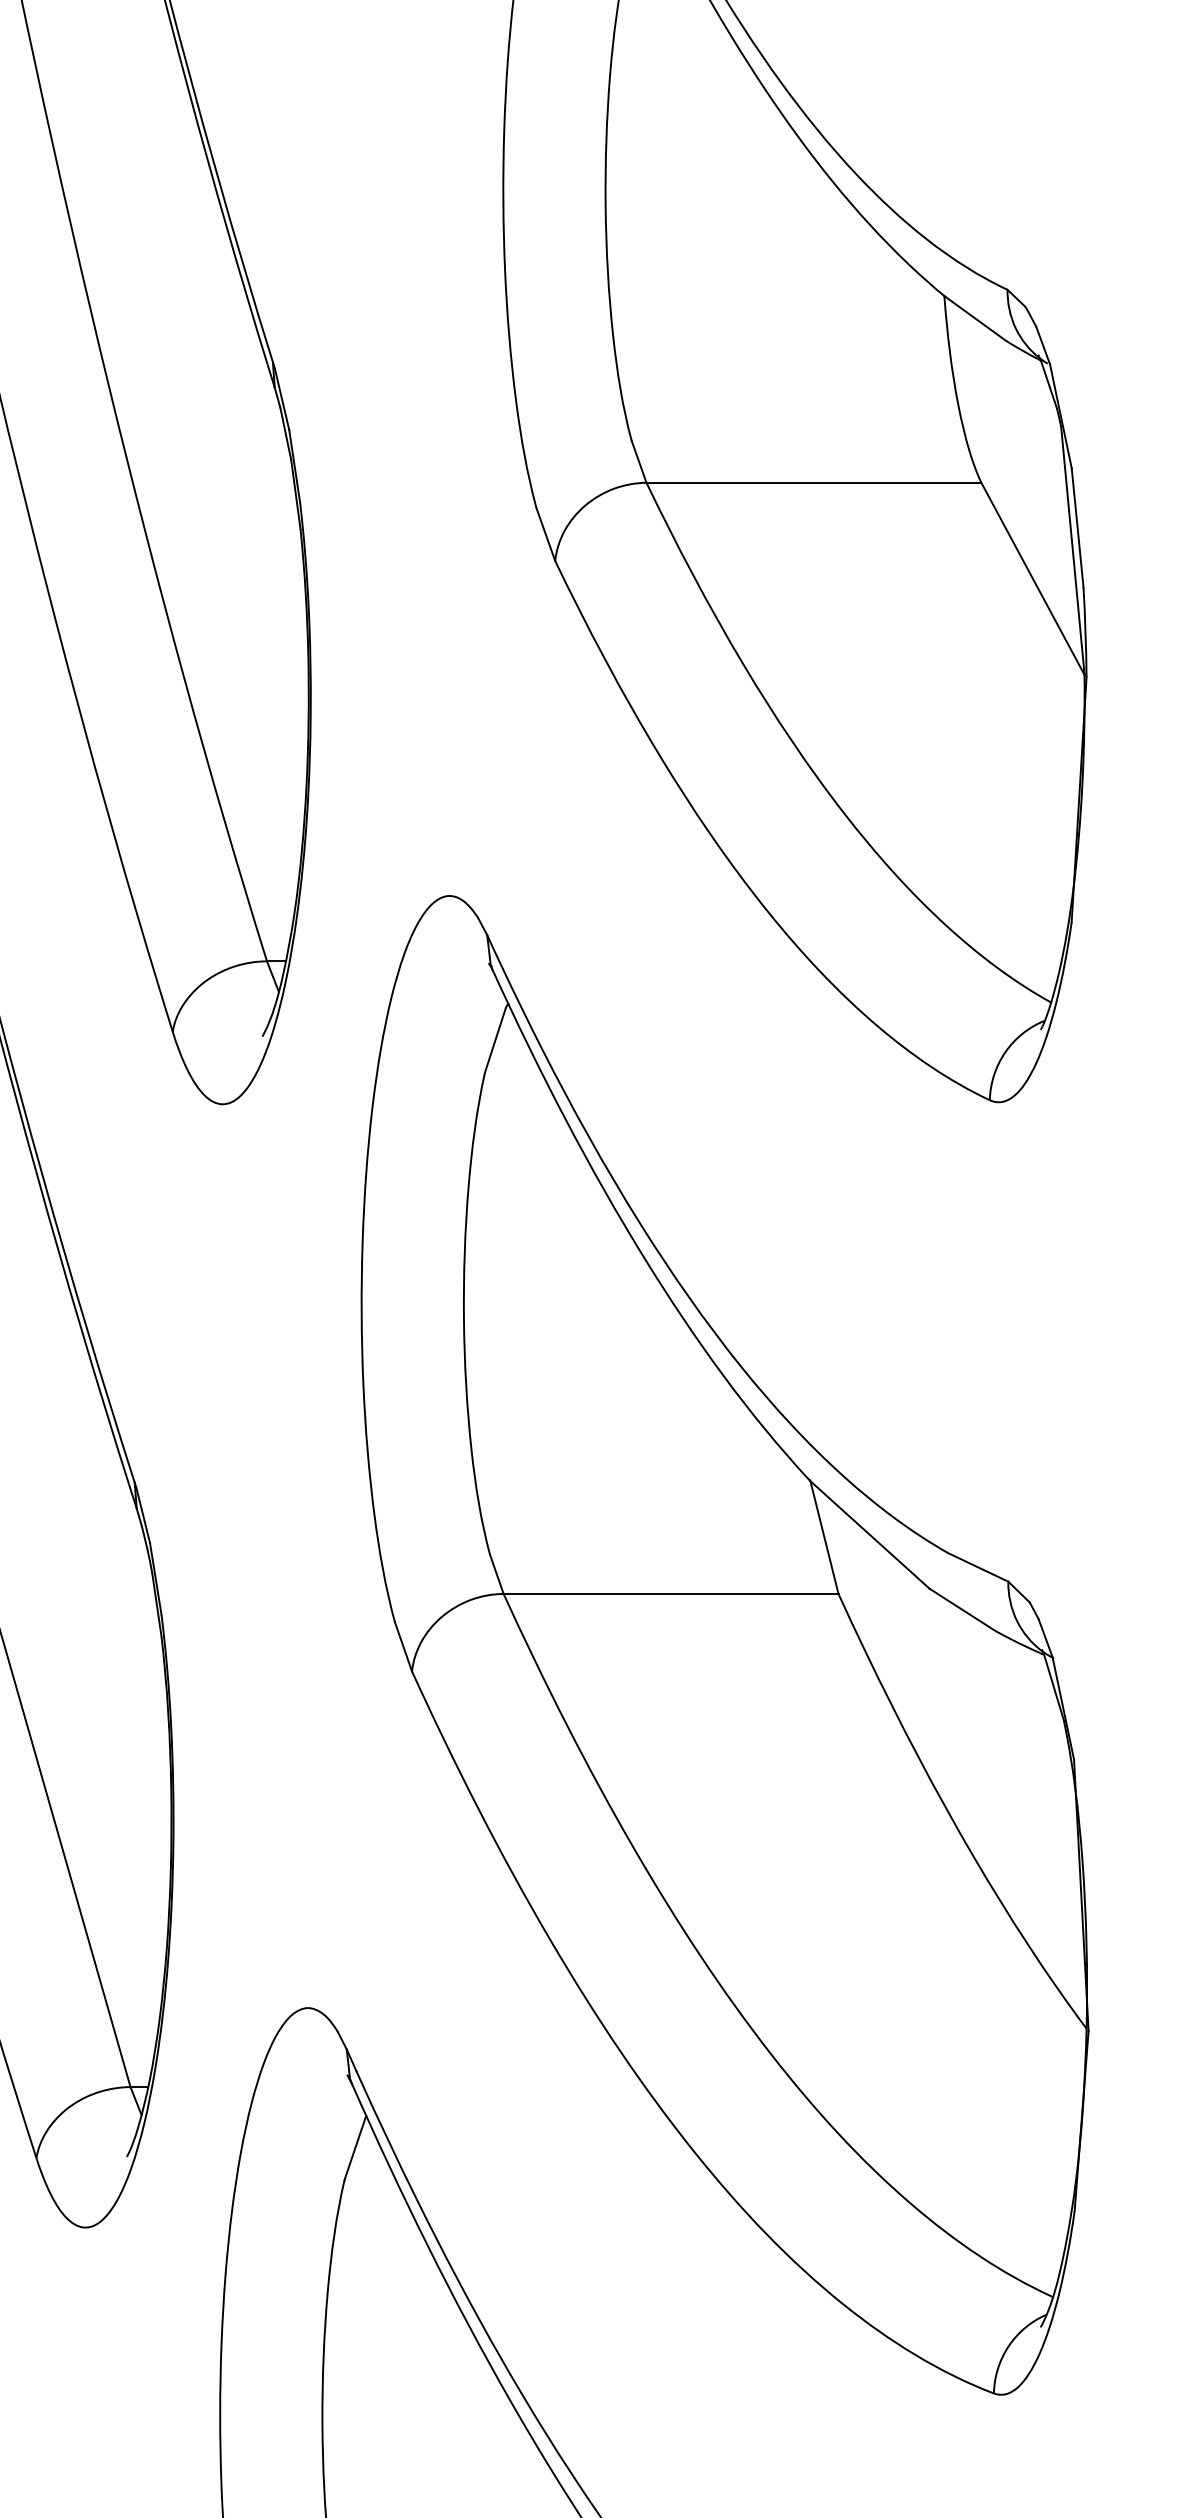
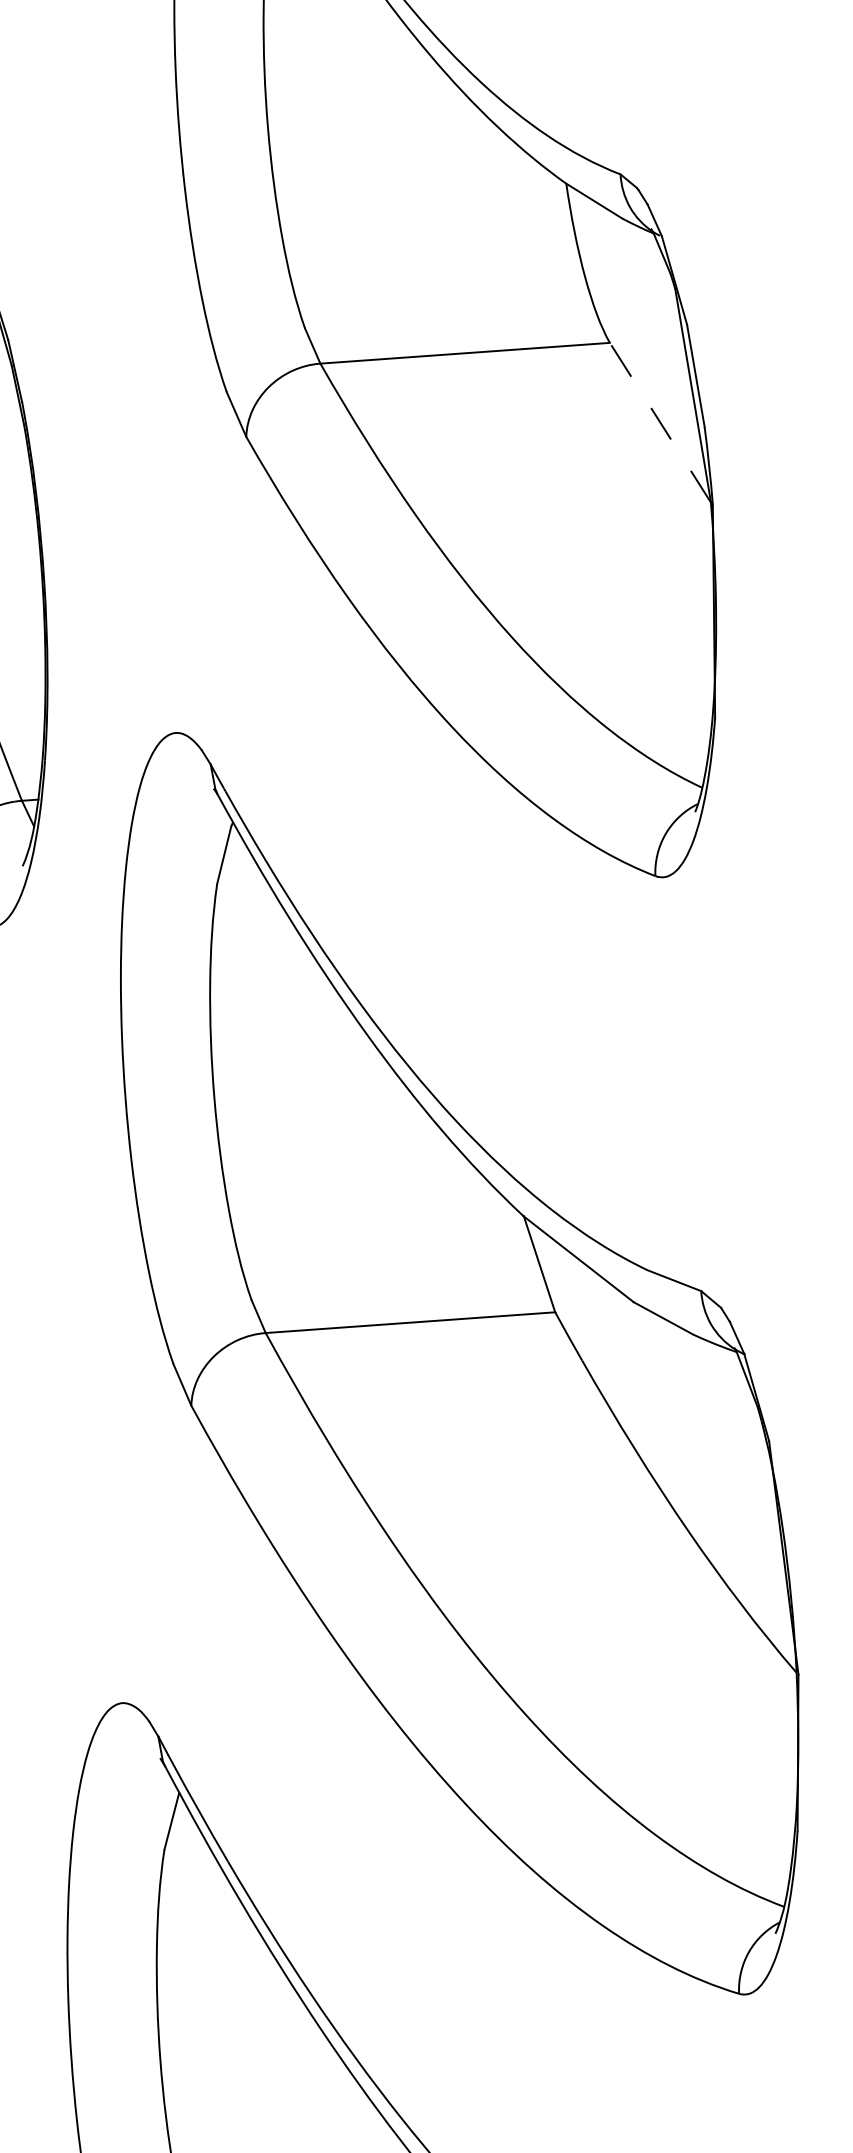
line: (1032, 578) -> (659, 422), solid -> dashed

